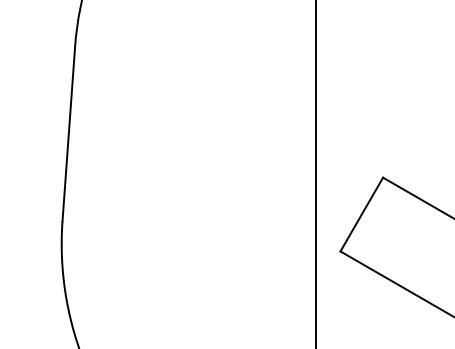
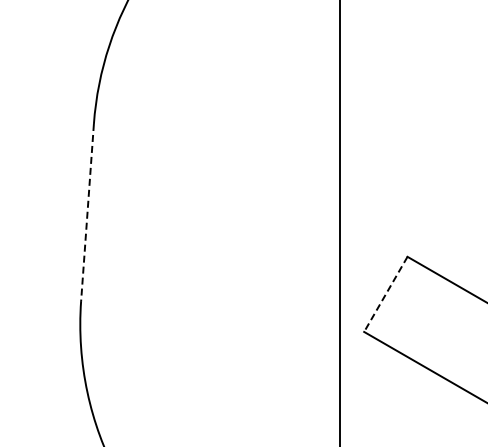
line: (68, 134) -> (87, 212), solid -> dashed
line: (361, 214) -> (385, 294), solid -> dashed

